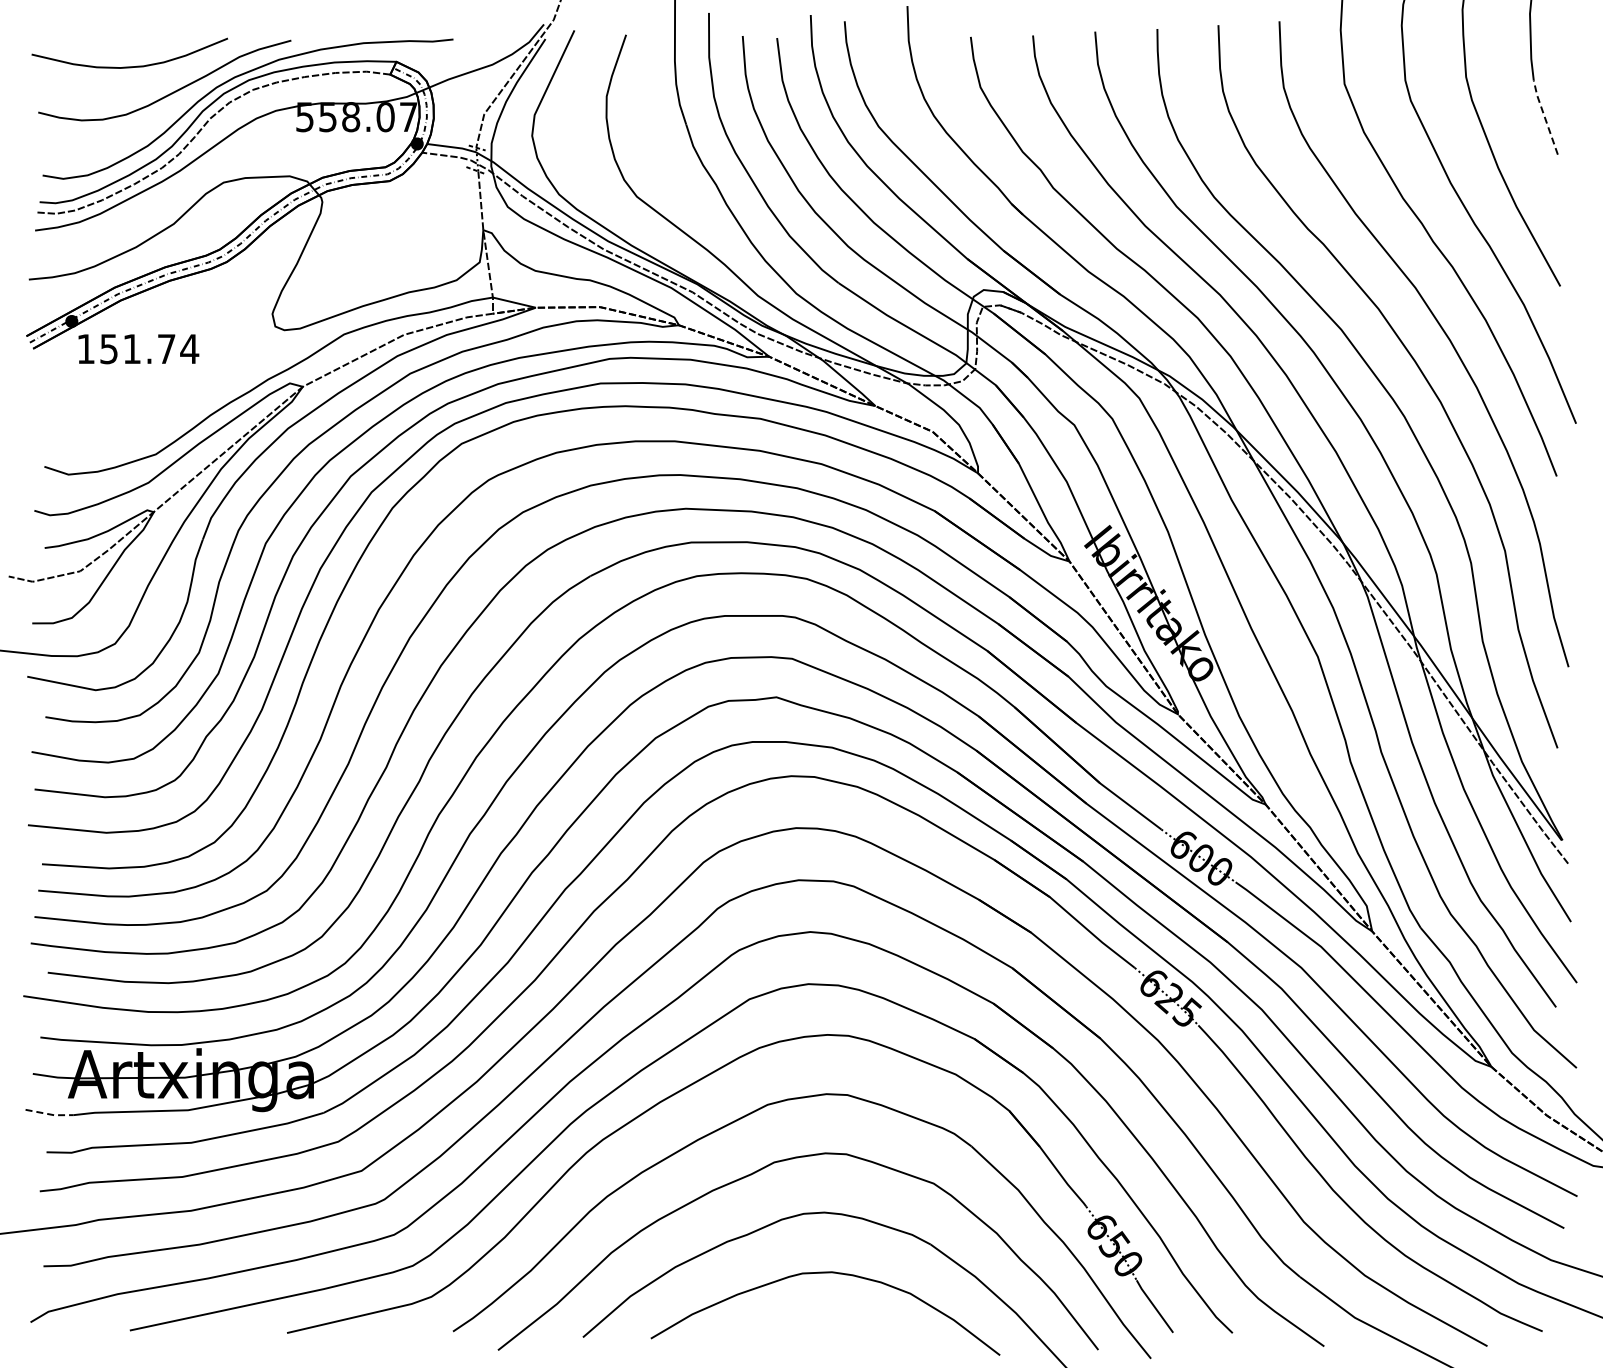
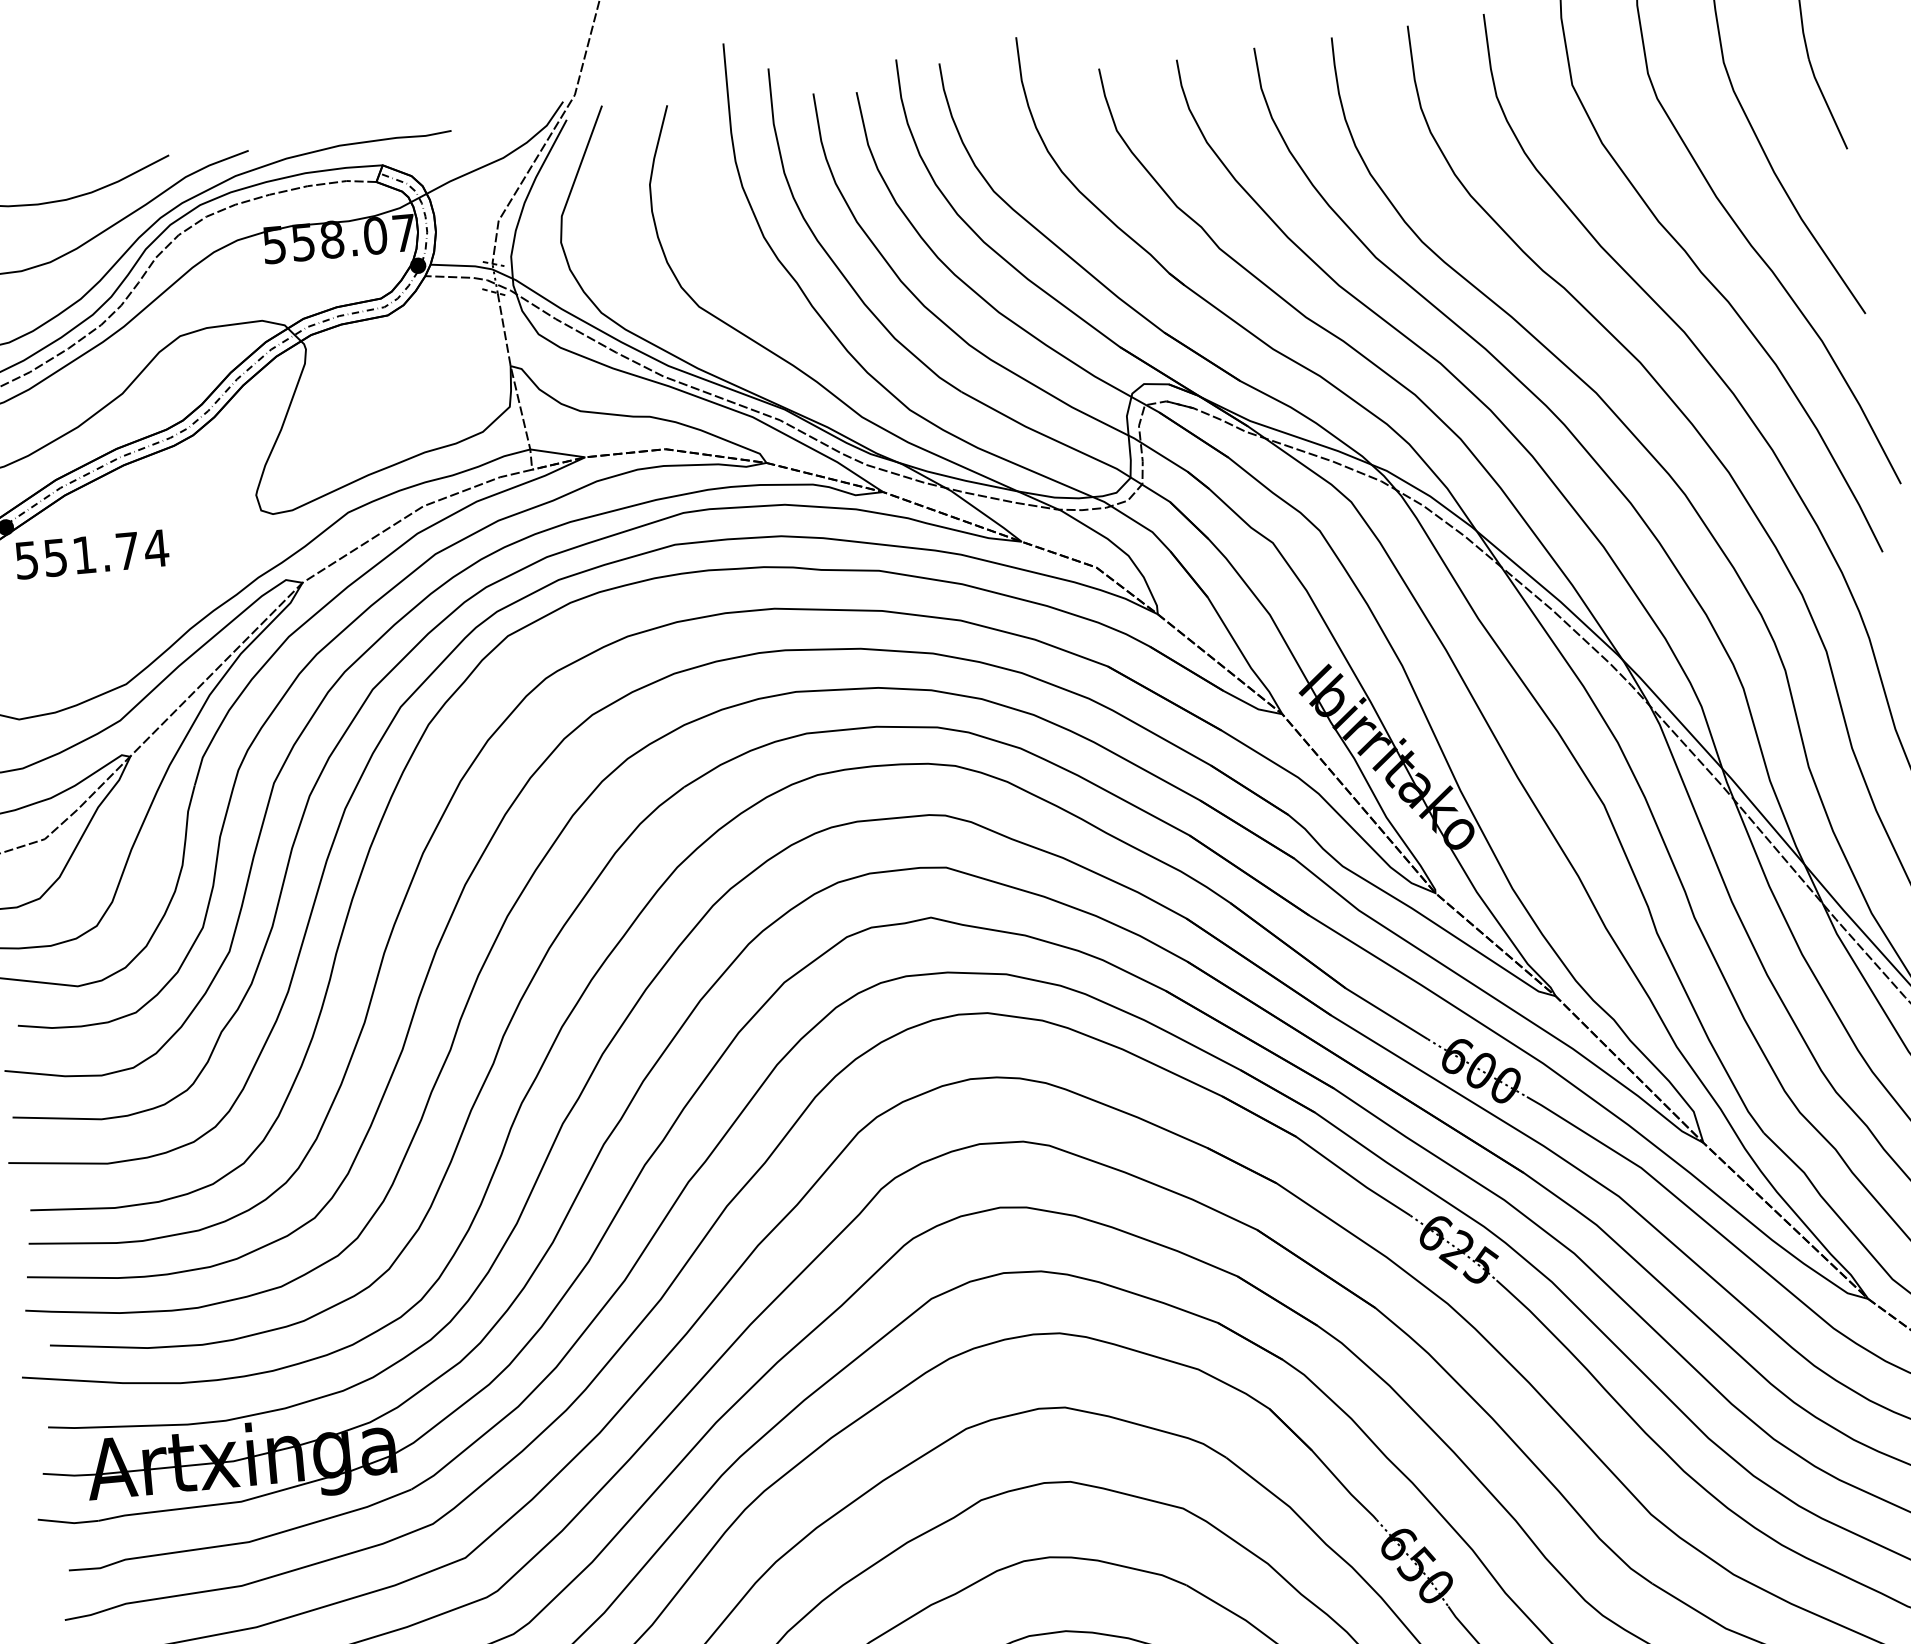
line: (1544, 116) -> (1826, 102), dashed -> solid
text: (85, 349) -> (26, 560), 151.74 -> 551.74
line: (50, 1114) -> (69, 1522), dashed -> solid

